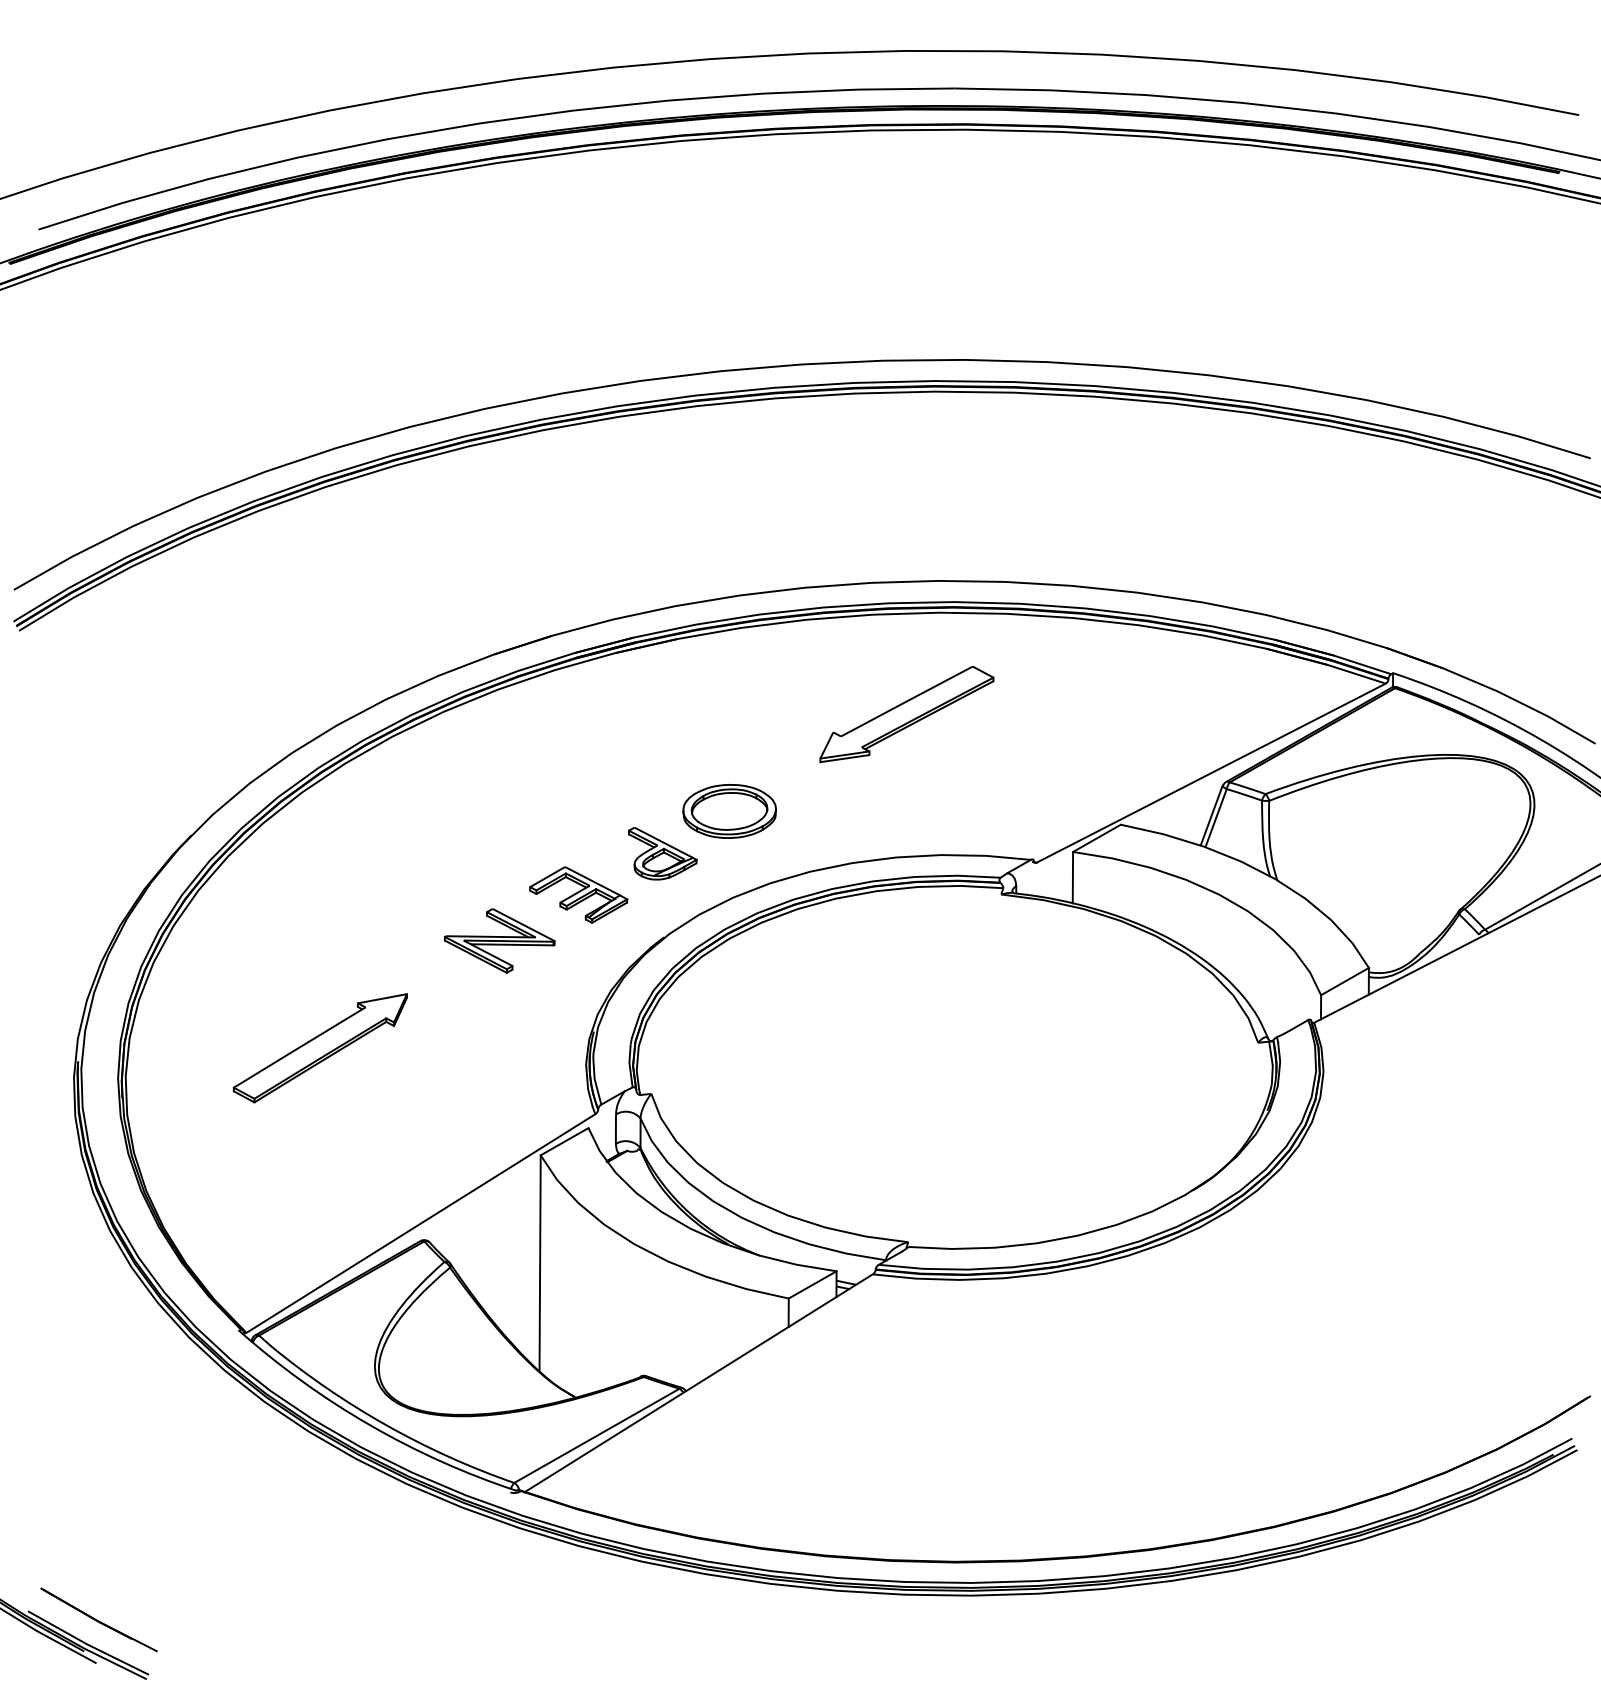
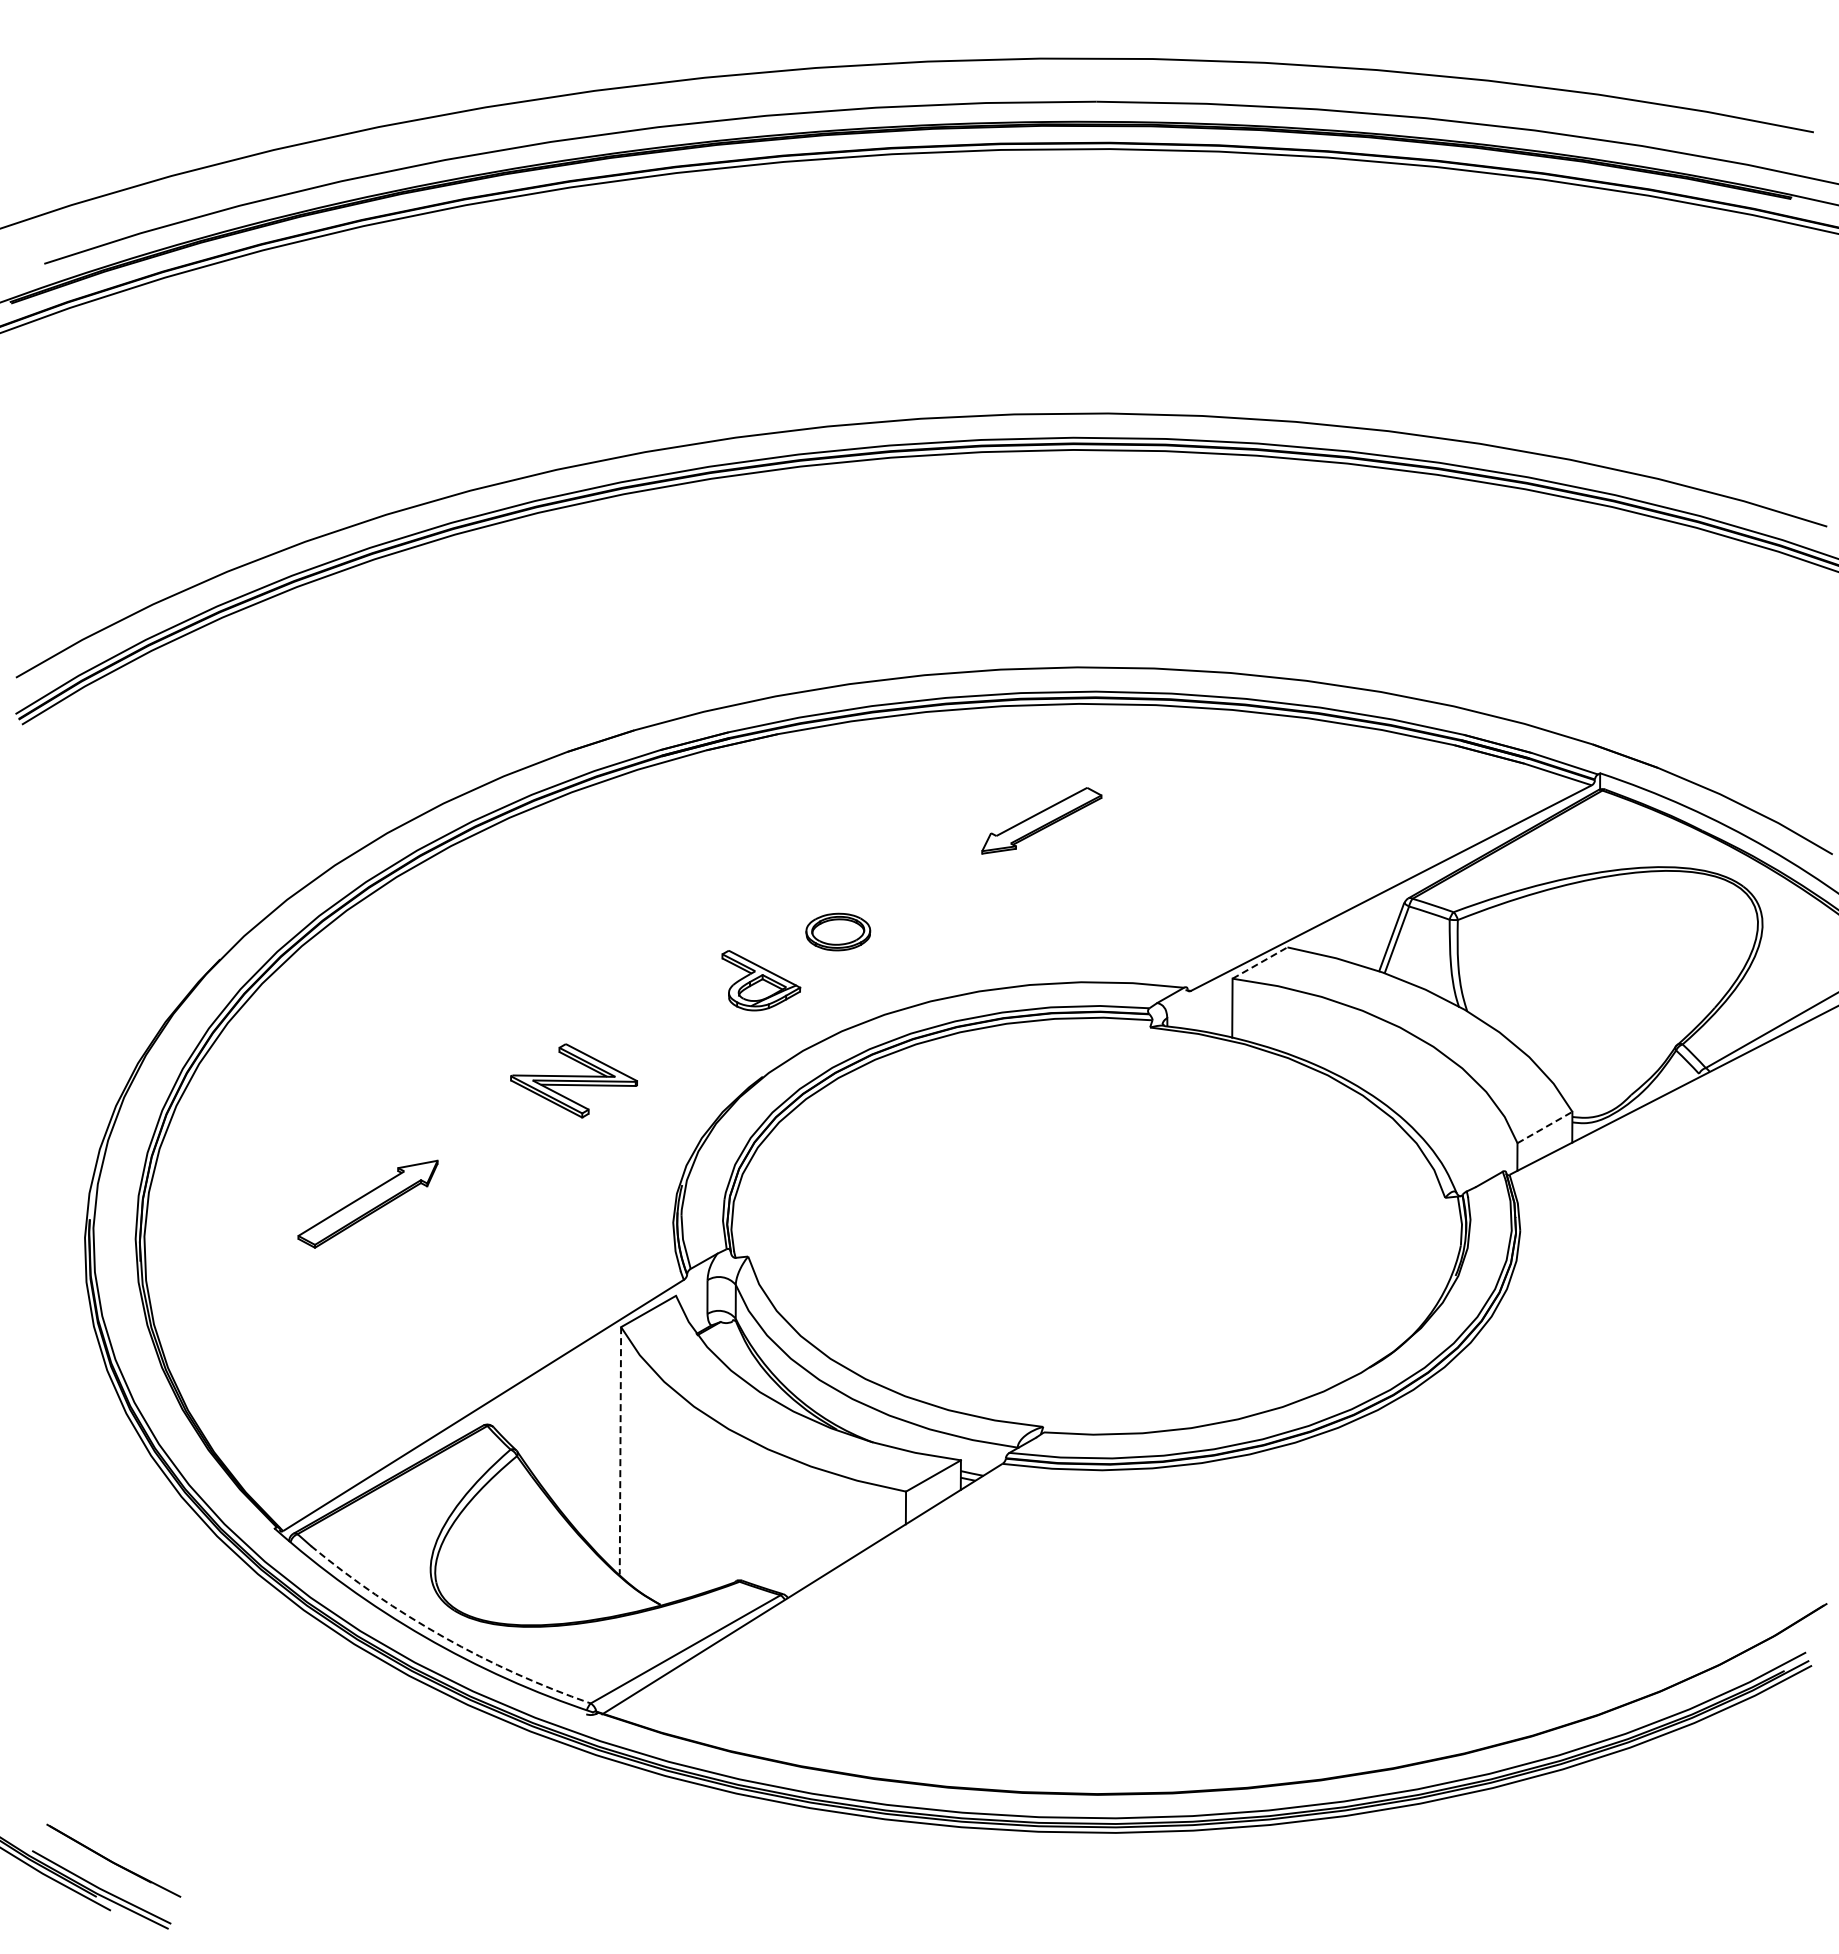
part: (906, 714) -> (1041, 820), size x0.6
part: (729, 810) -> (838, 931), size x0.6
line: (1097, 838) -> (1260, 963), solid -> dashed
part: (578, 894) -> (664, 1027), removed
line: (1344, 981) -> (1544, 1127), solid -> dashed
part: (319, 1048) -> (367, 1204), size x0.7
line: (540, 1262) -> (620, 1450), solid -> dashed
arc: (386, 1425) -> (443, 1637), solid -> dashed

